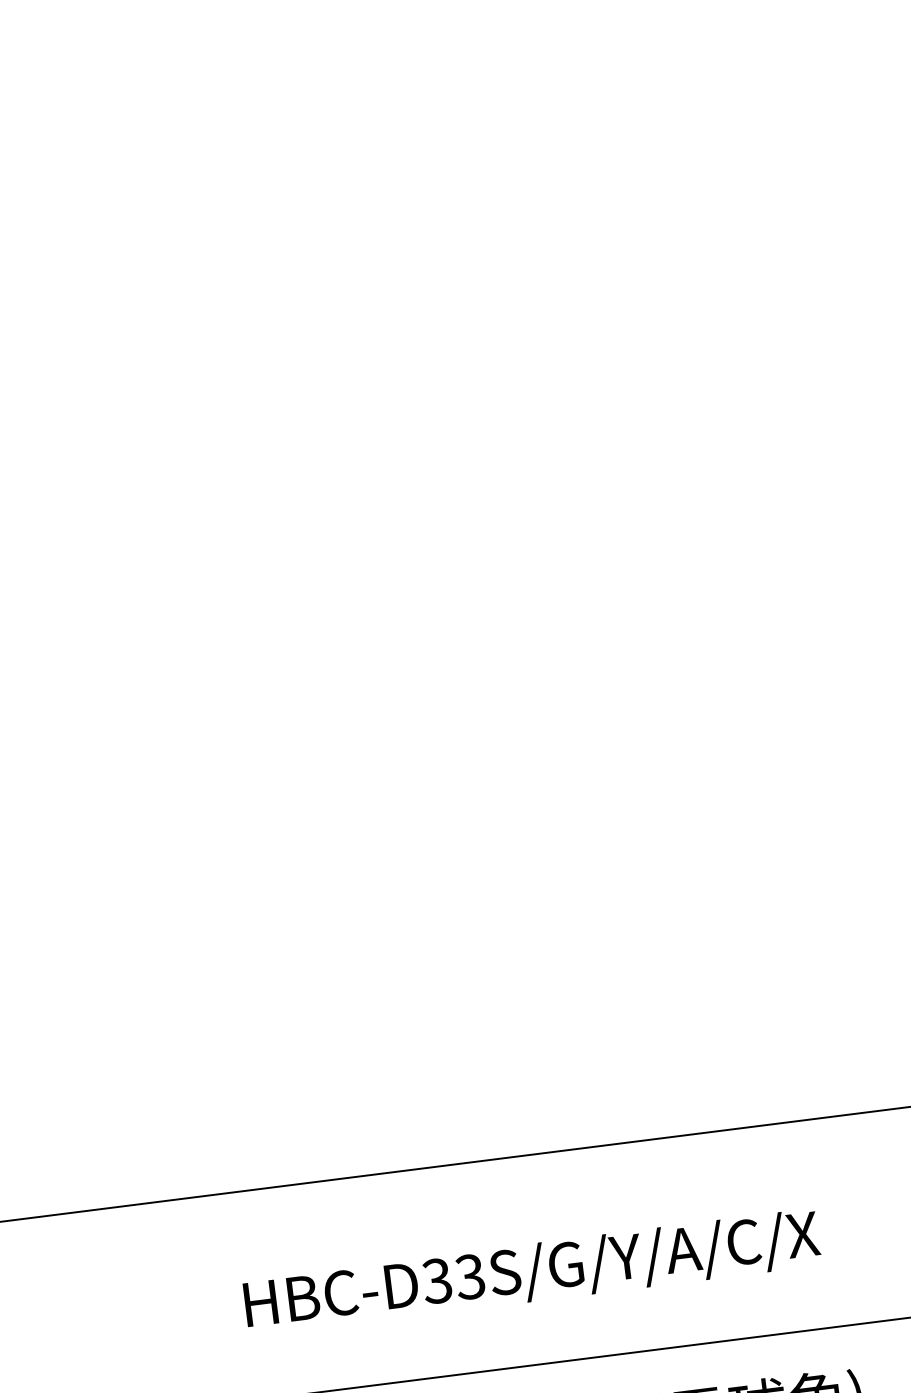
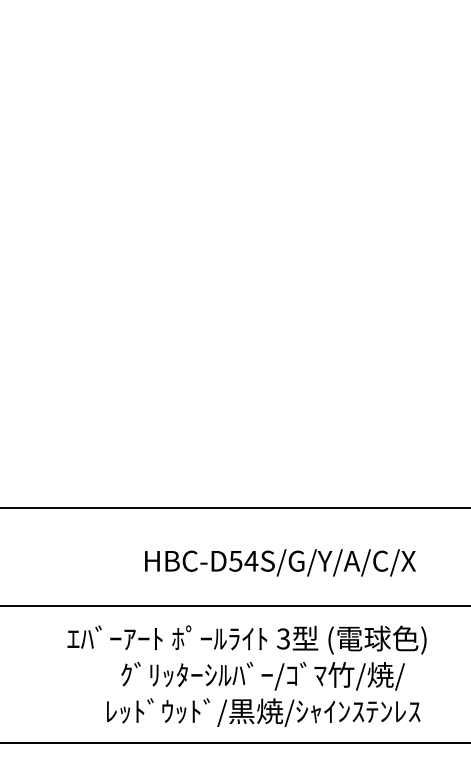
text: (453, 1277) -> (243, 560), HBC-D33S/G/Y/A/C/X -> HBC-D54S/G/Y/A/C/X

